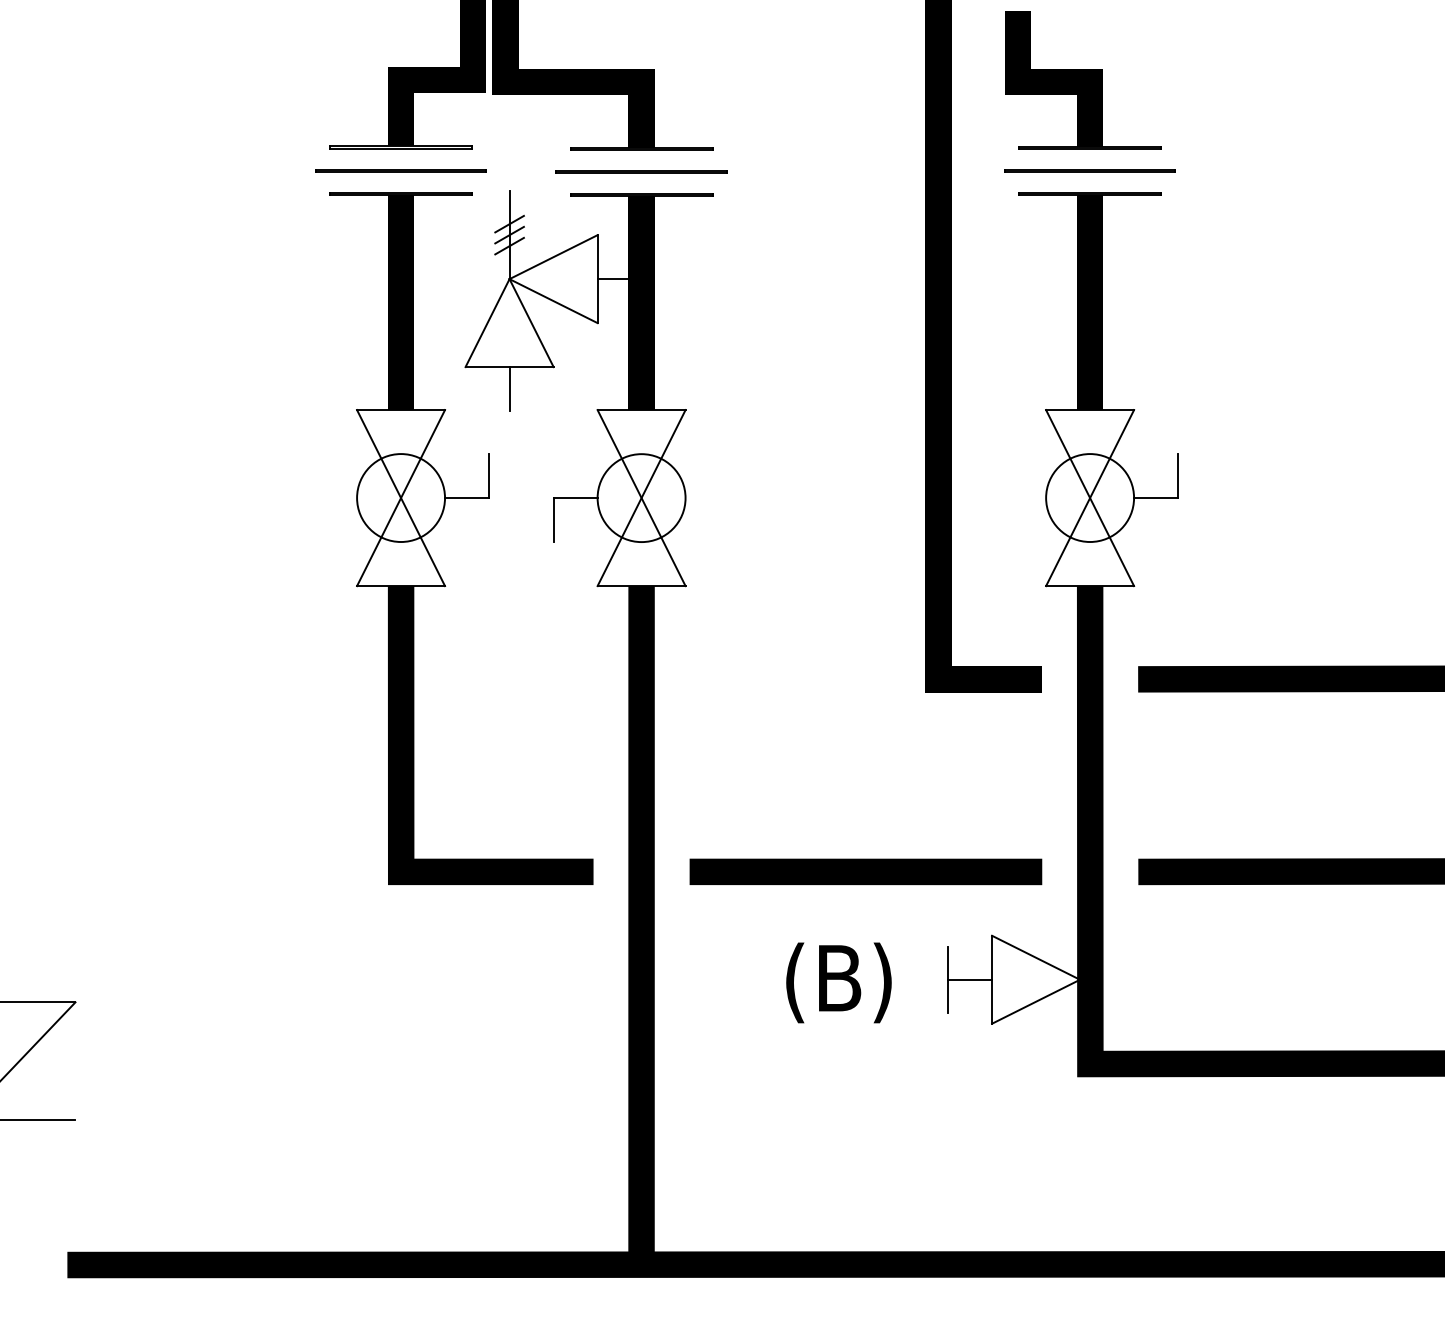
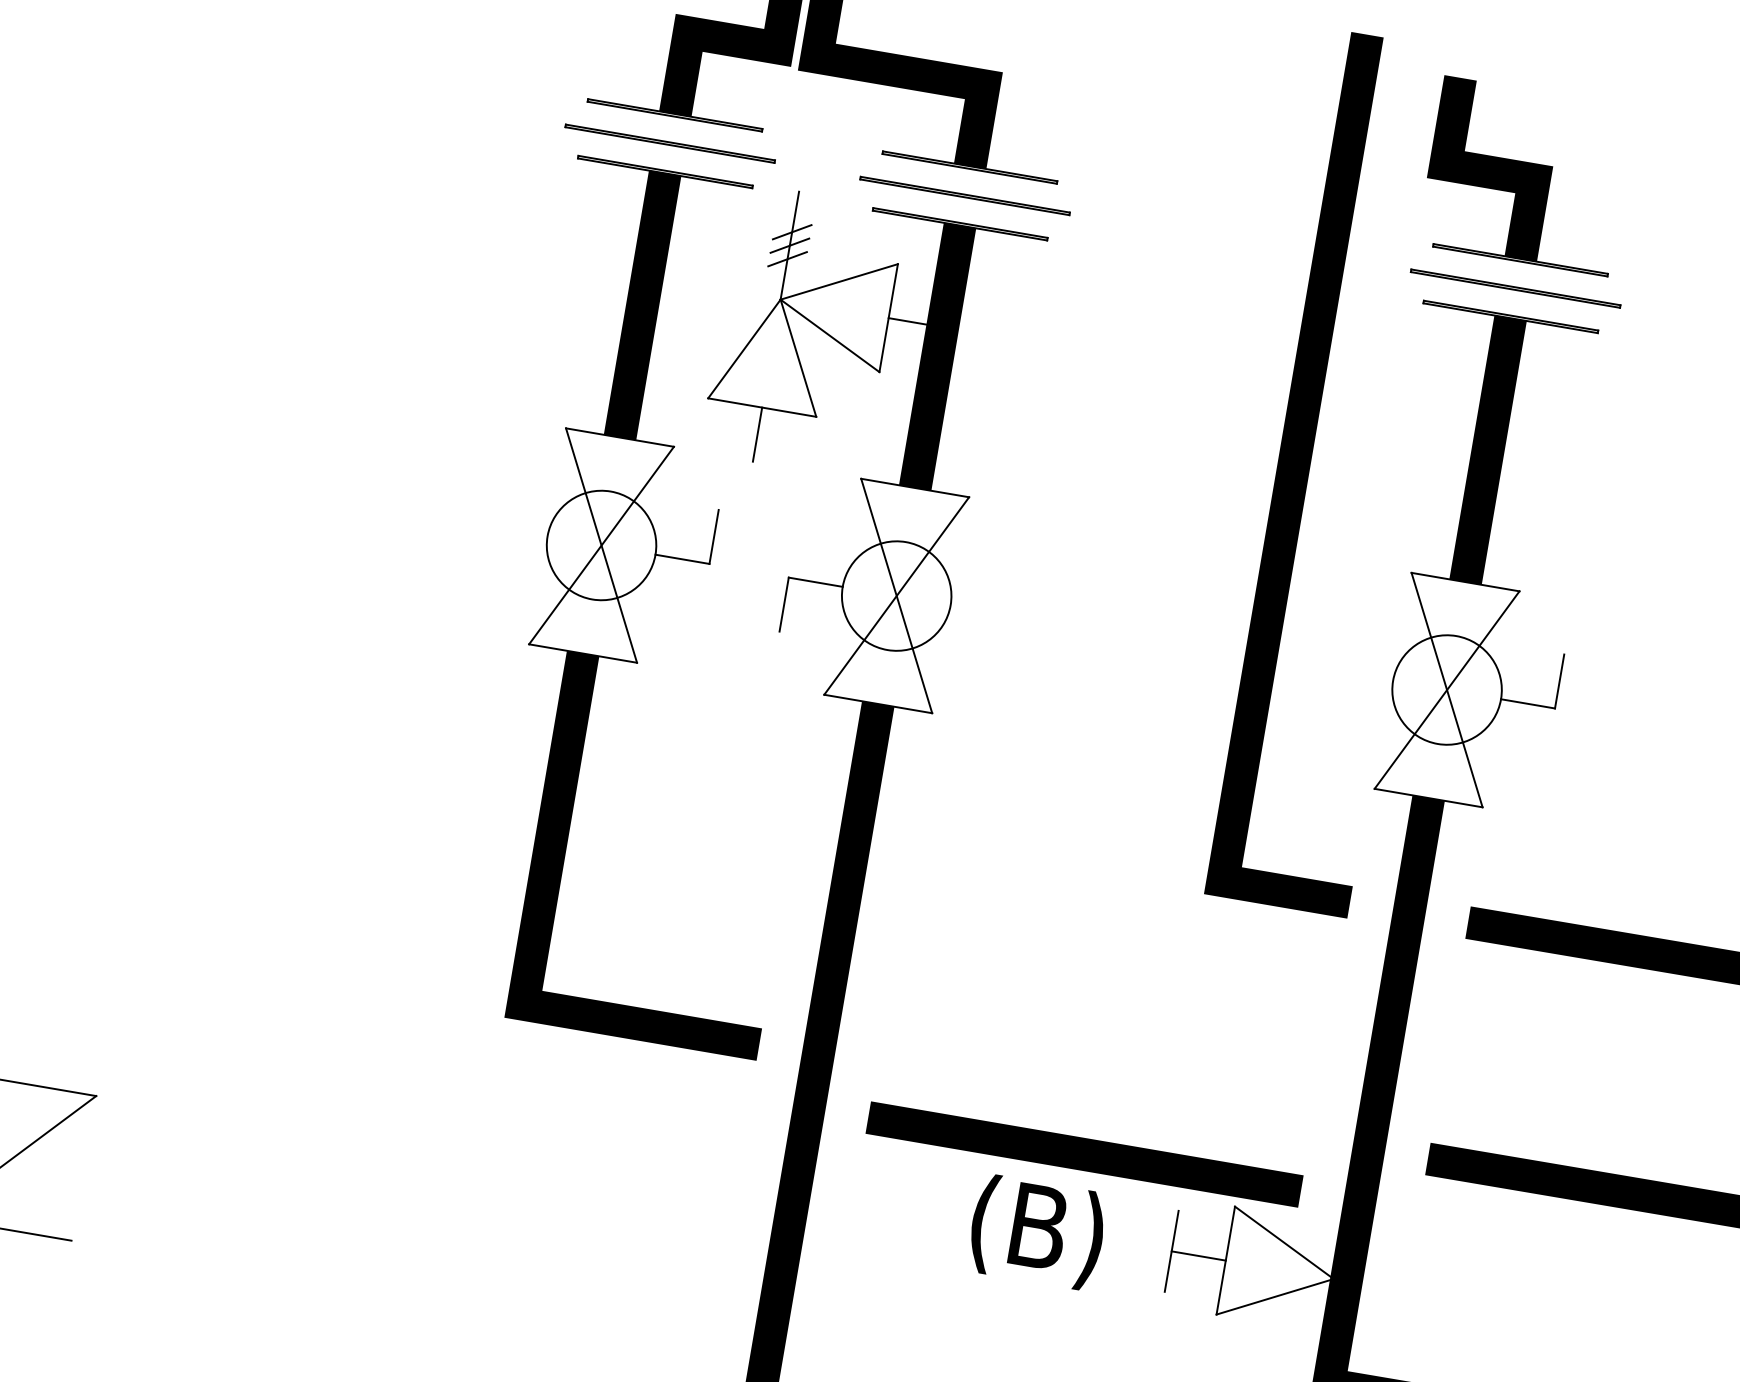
line: (865, 871) -> (1084, 1153), moved

